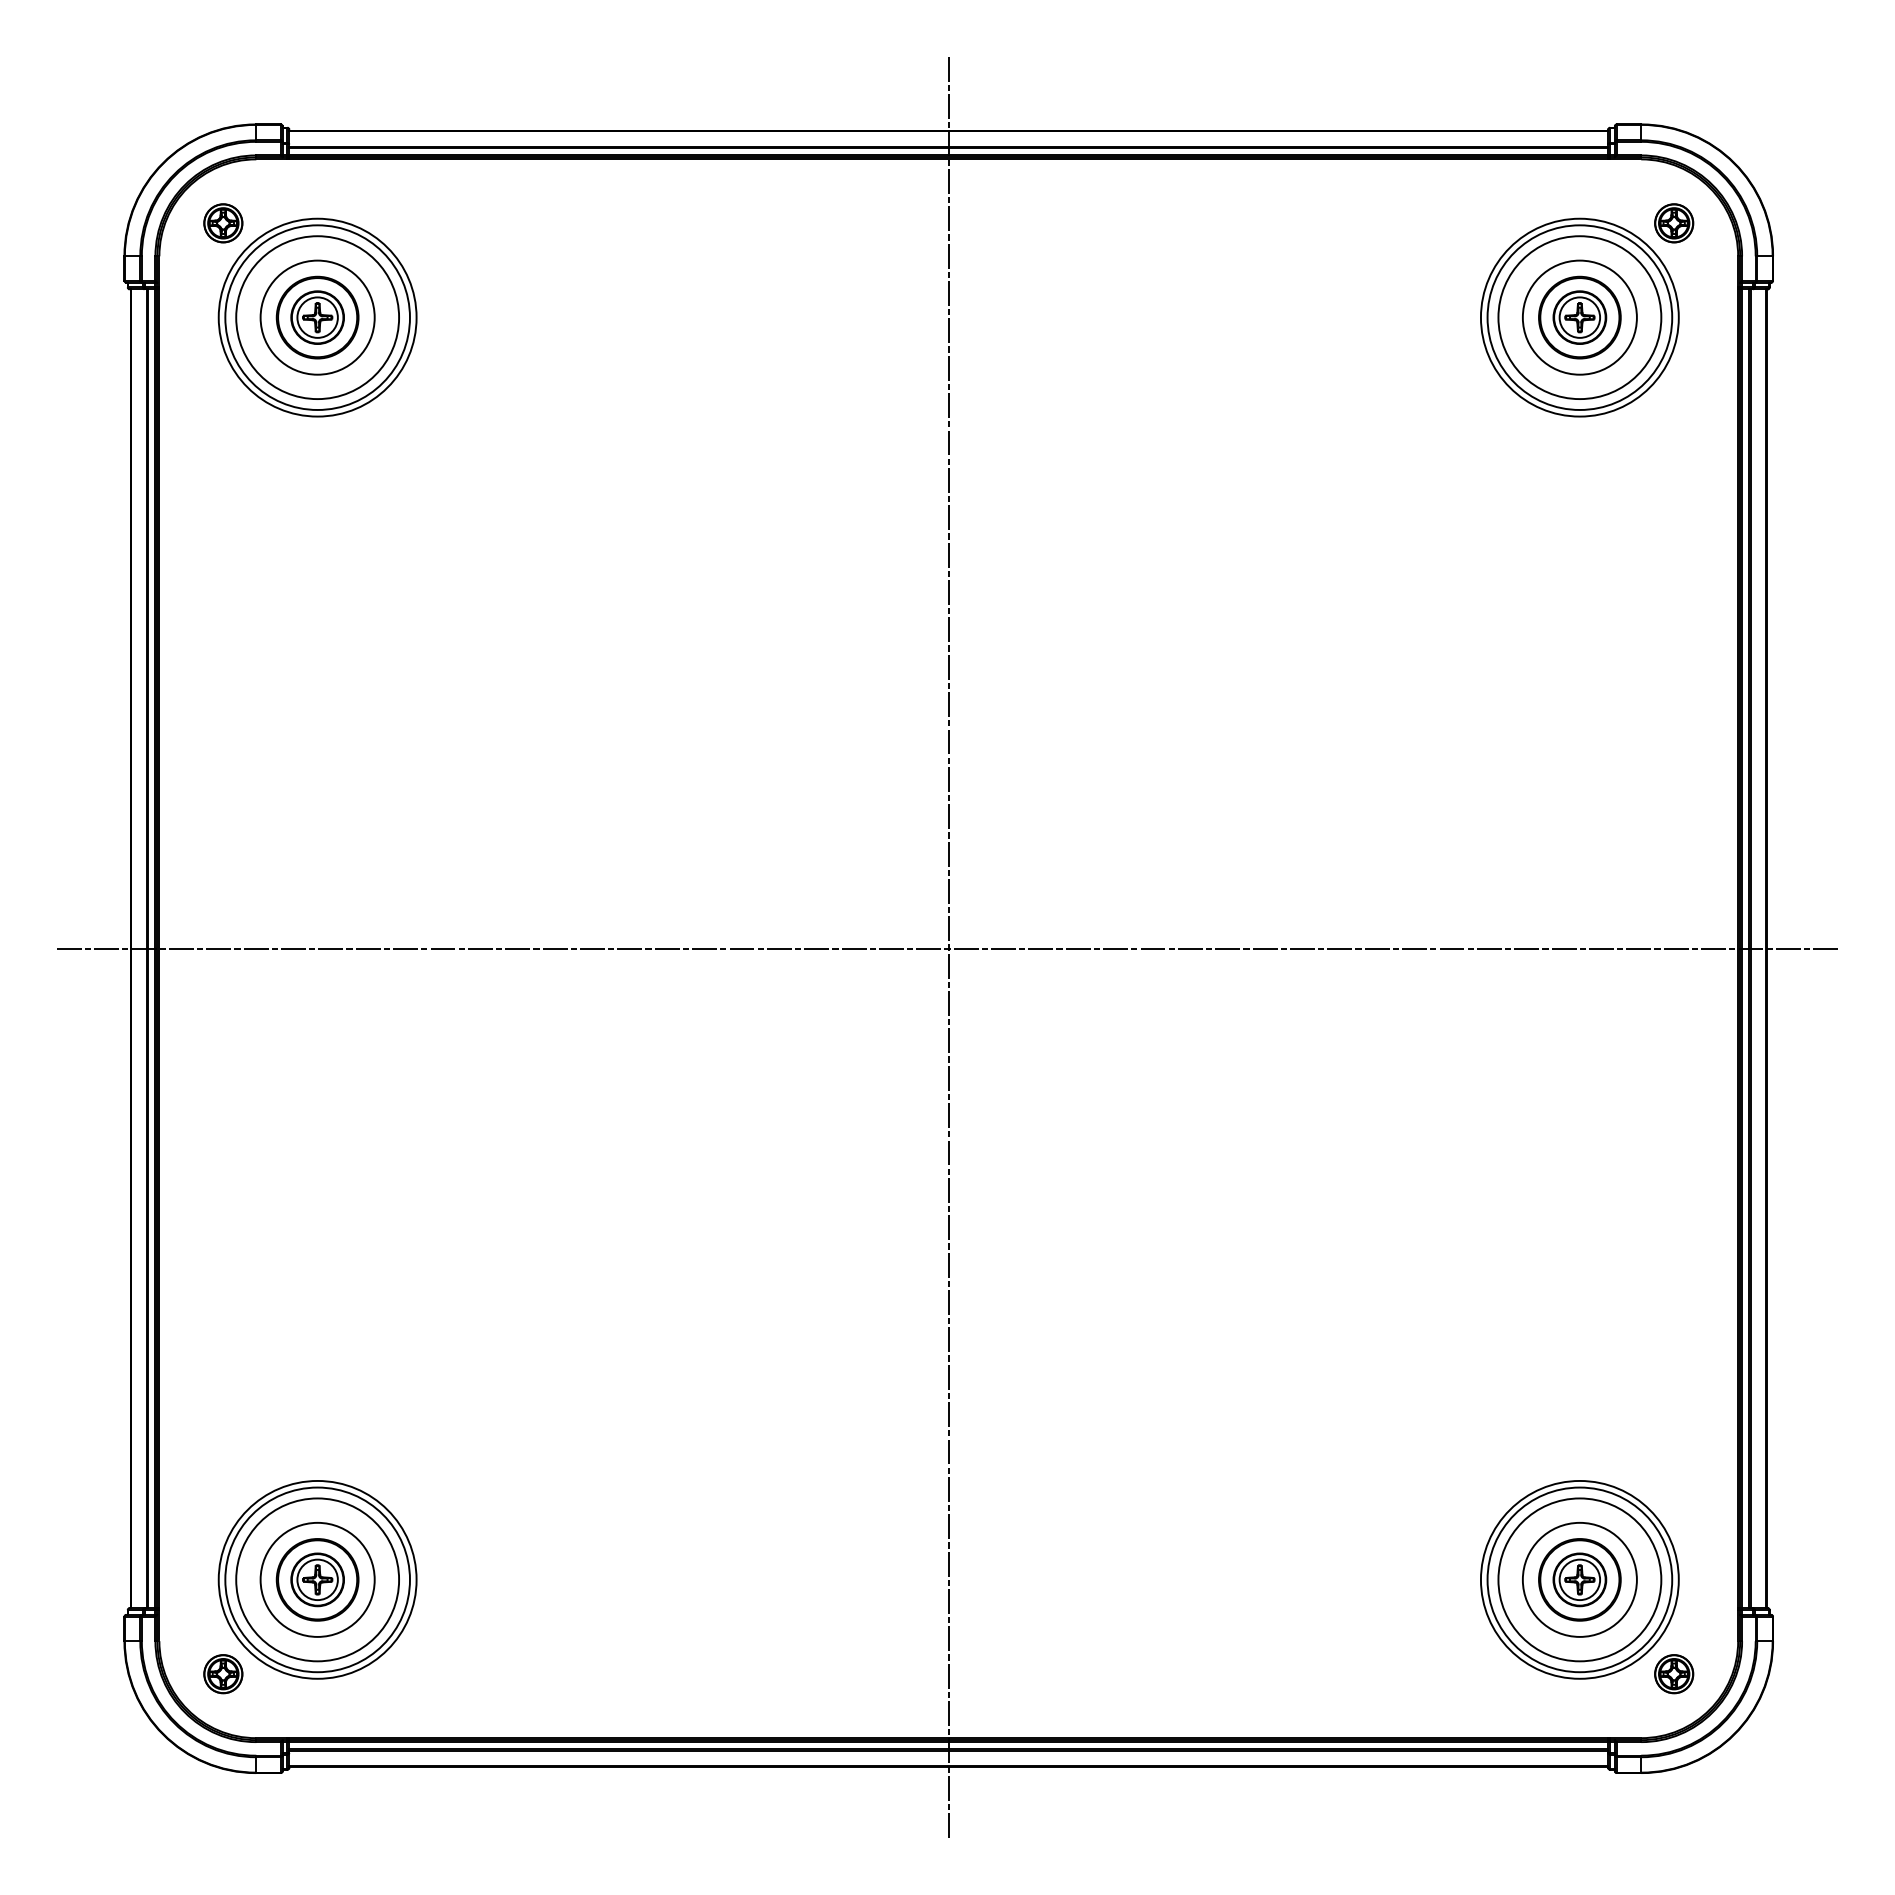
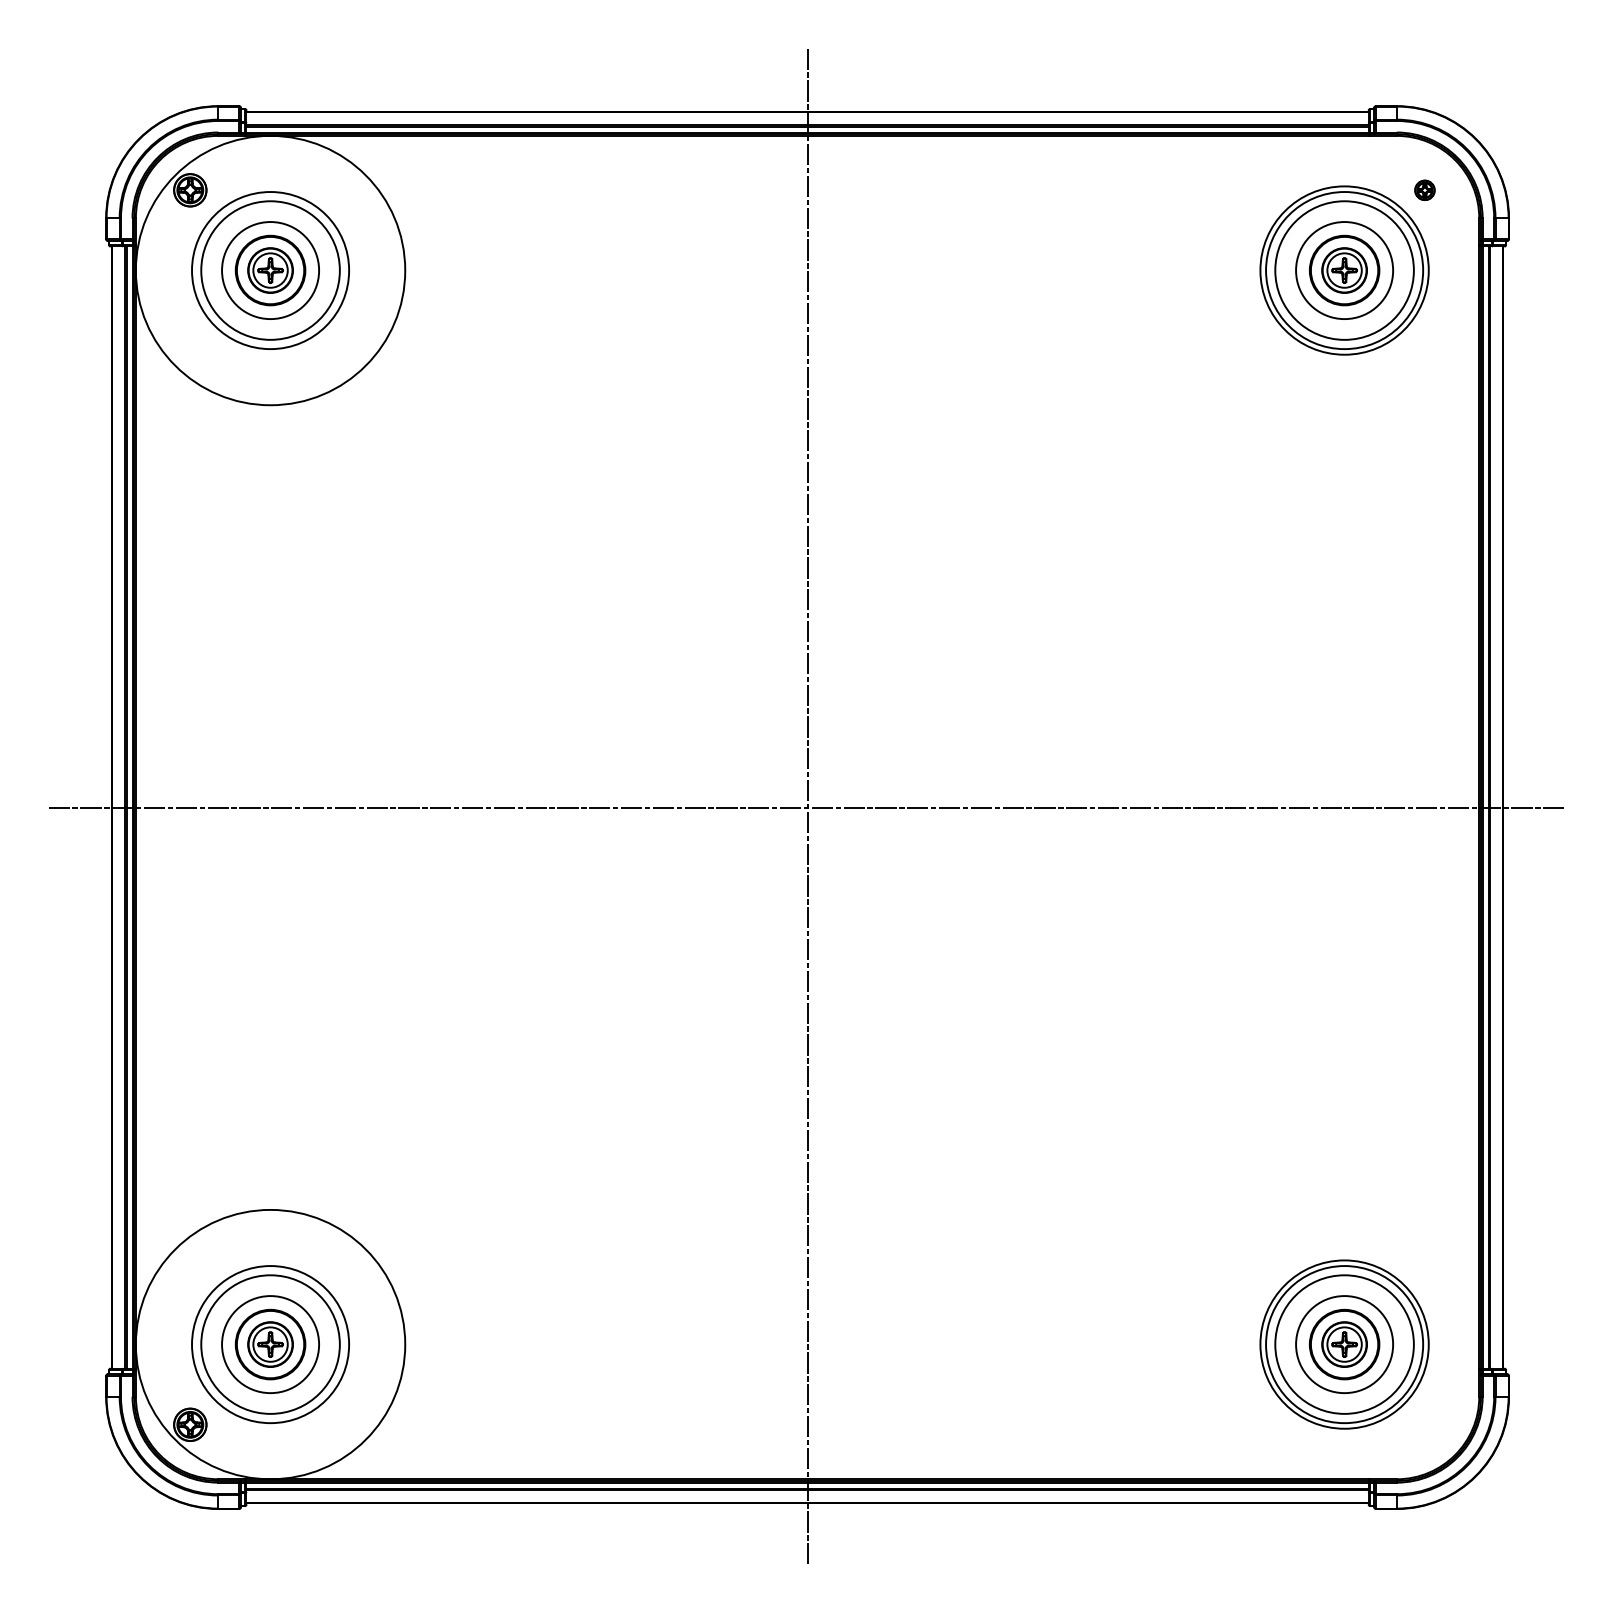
part: (1674, 223) -> (1425, 190), size x0.6
circle: (317, 317) -> (270, 270), size x1.6
circle: (317, 1579) -> (270, 1344), size x1.6
part: (1674, 1674) -> (1425, 1425), removed

